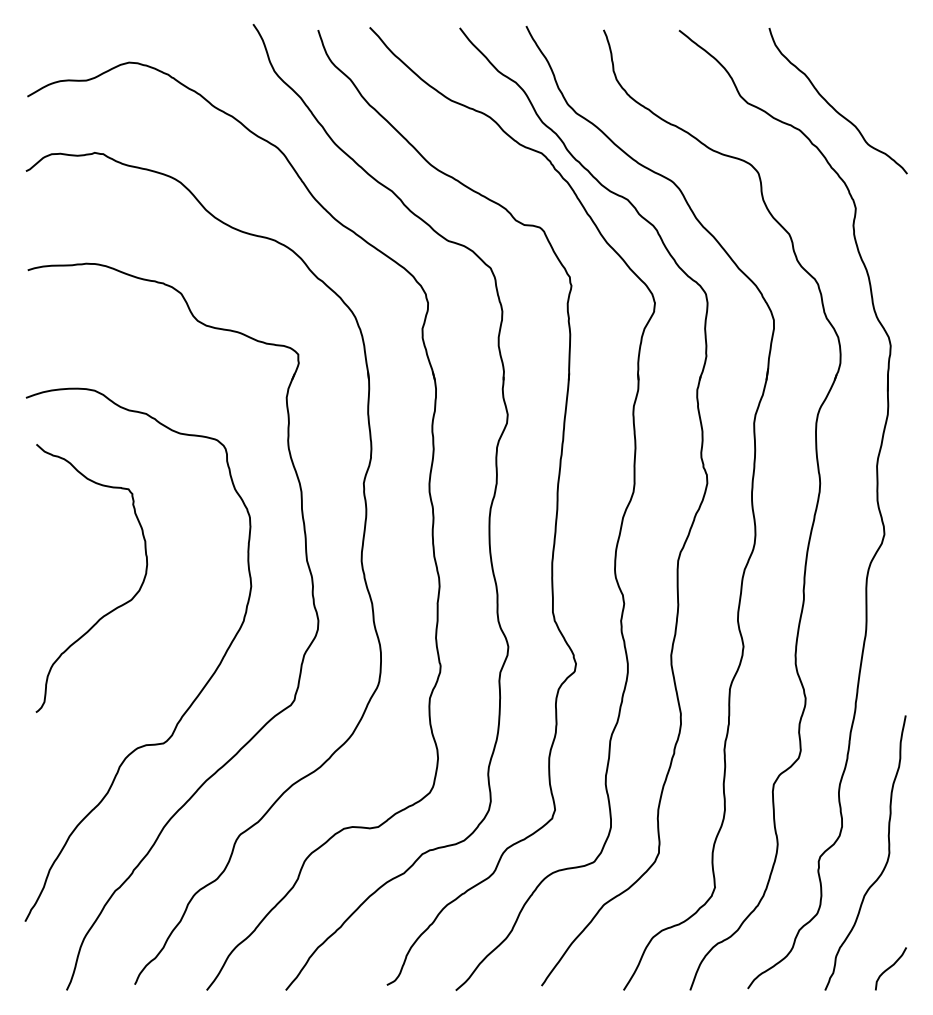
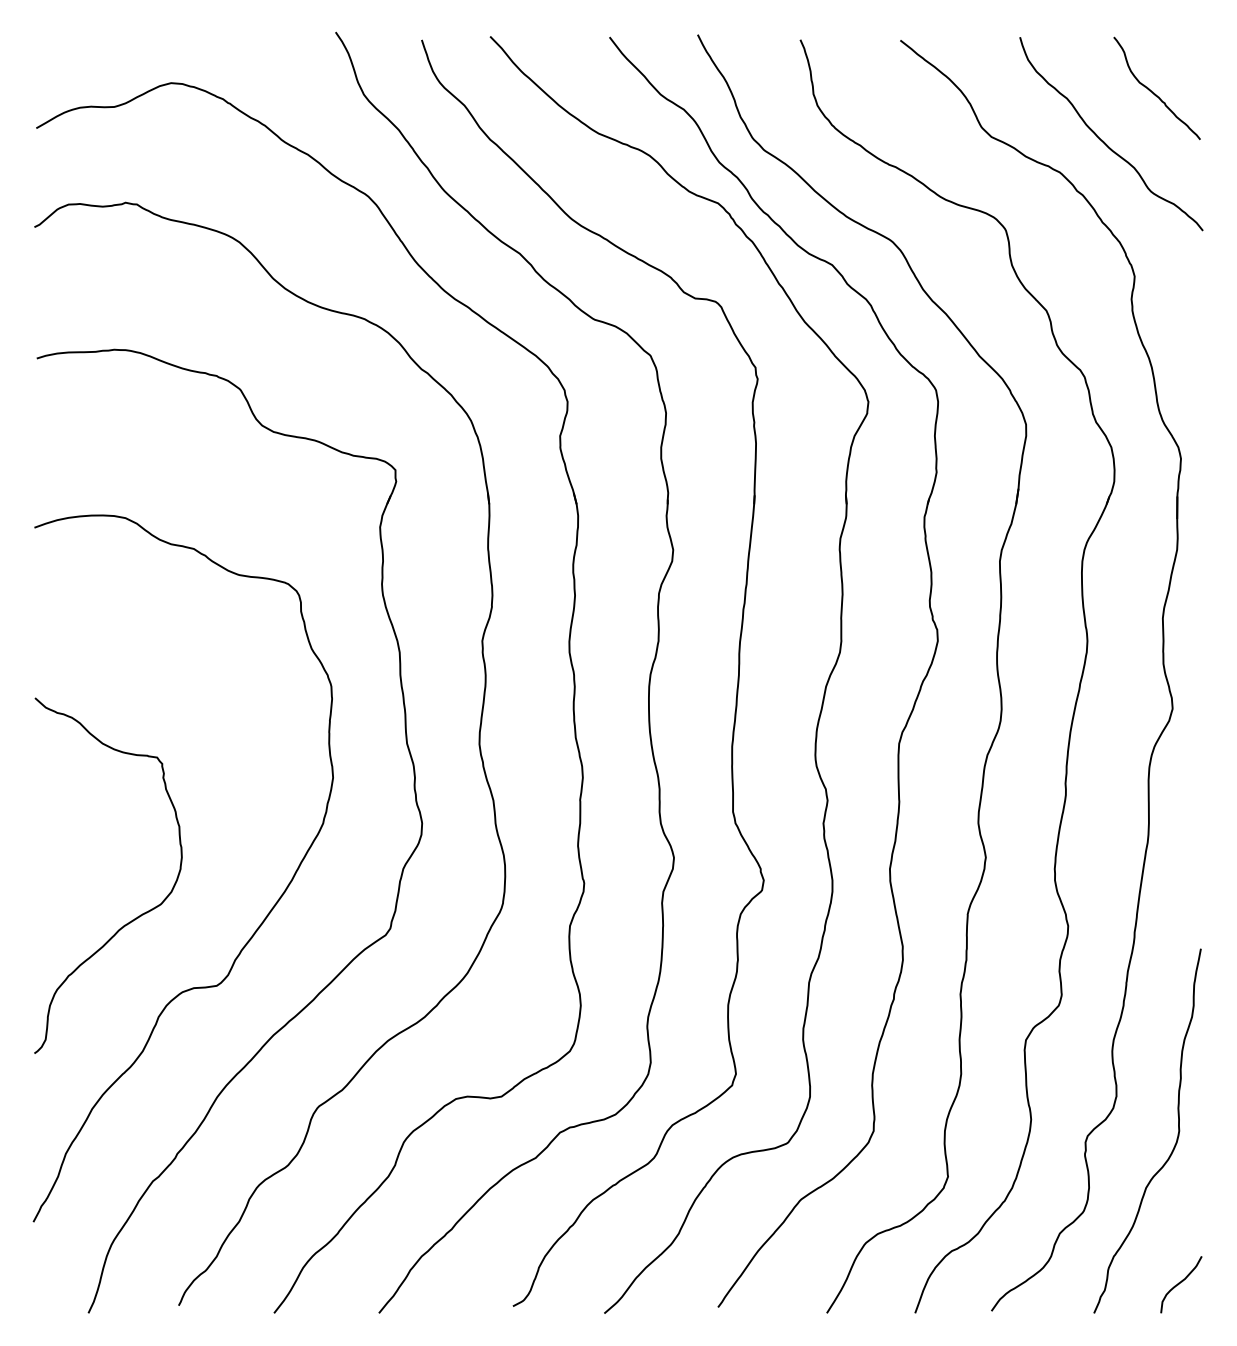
curve: (869, 68) -> (1152, 90), added
curve: (112, 609) -> (135, 916), moved

